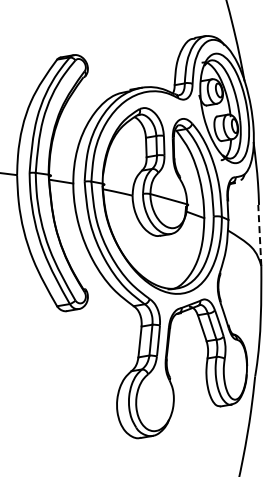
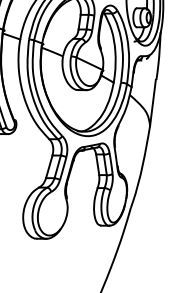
line: (259, 235) -> (152, 102), dashed -> solid

